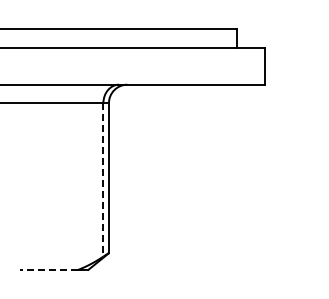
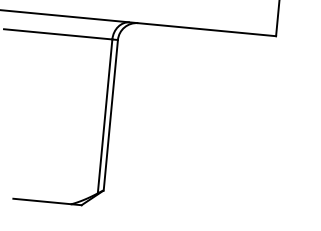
line: (103, 179) -> (105, 116), dashed -> solid
line: (49, 269) -> (42, 201), dashed -> solid

